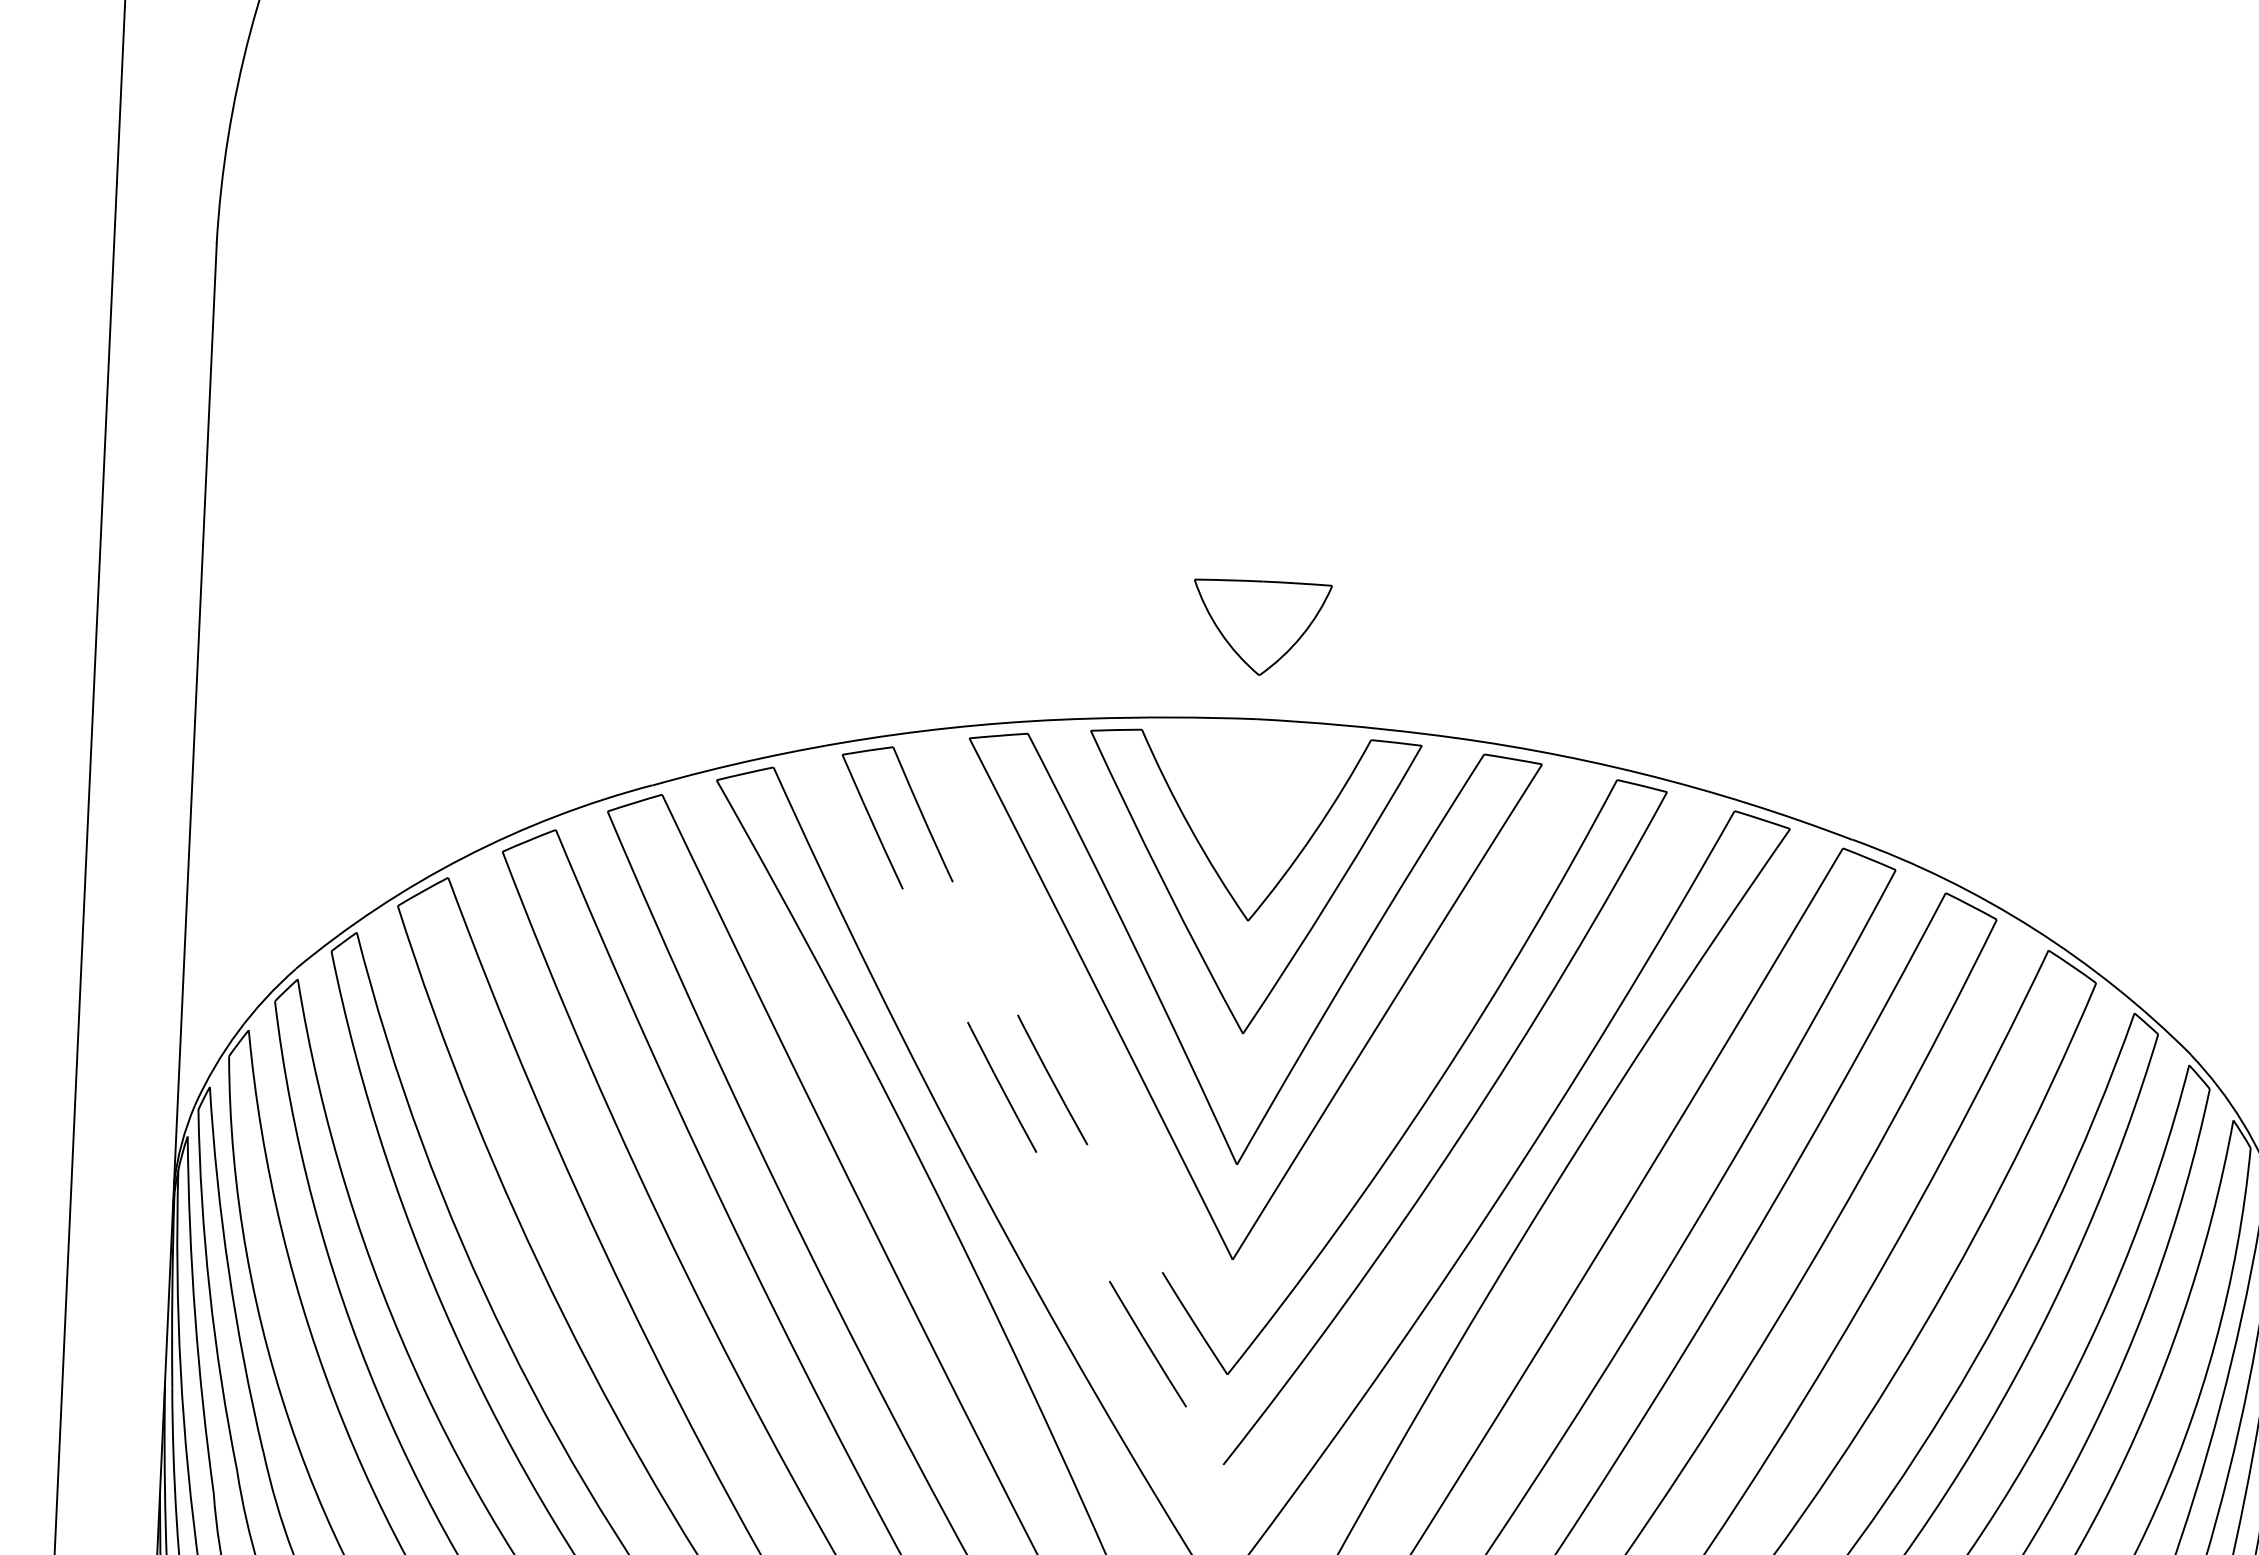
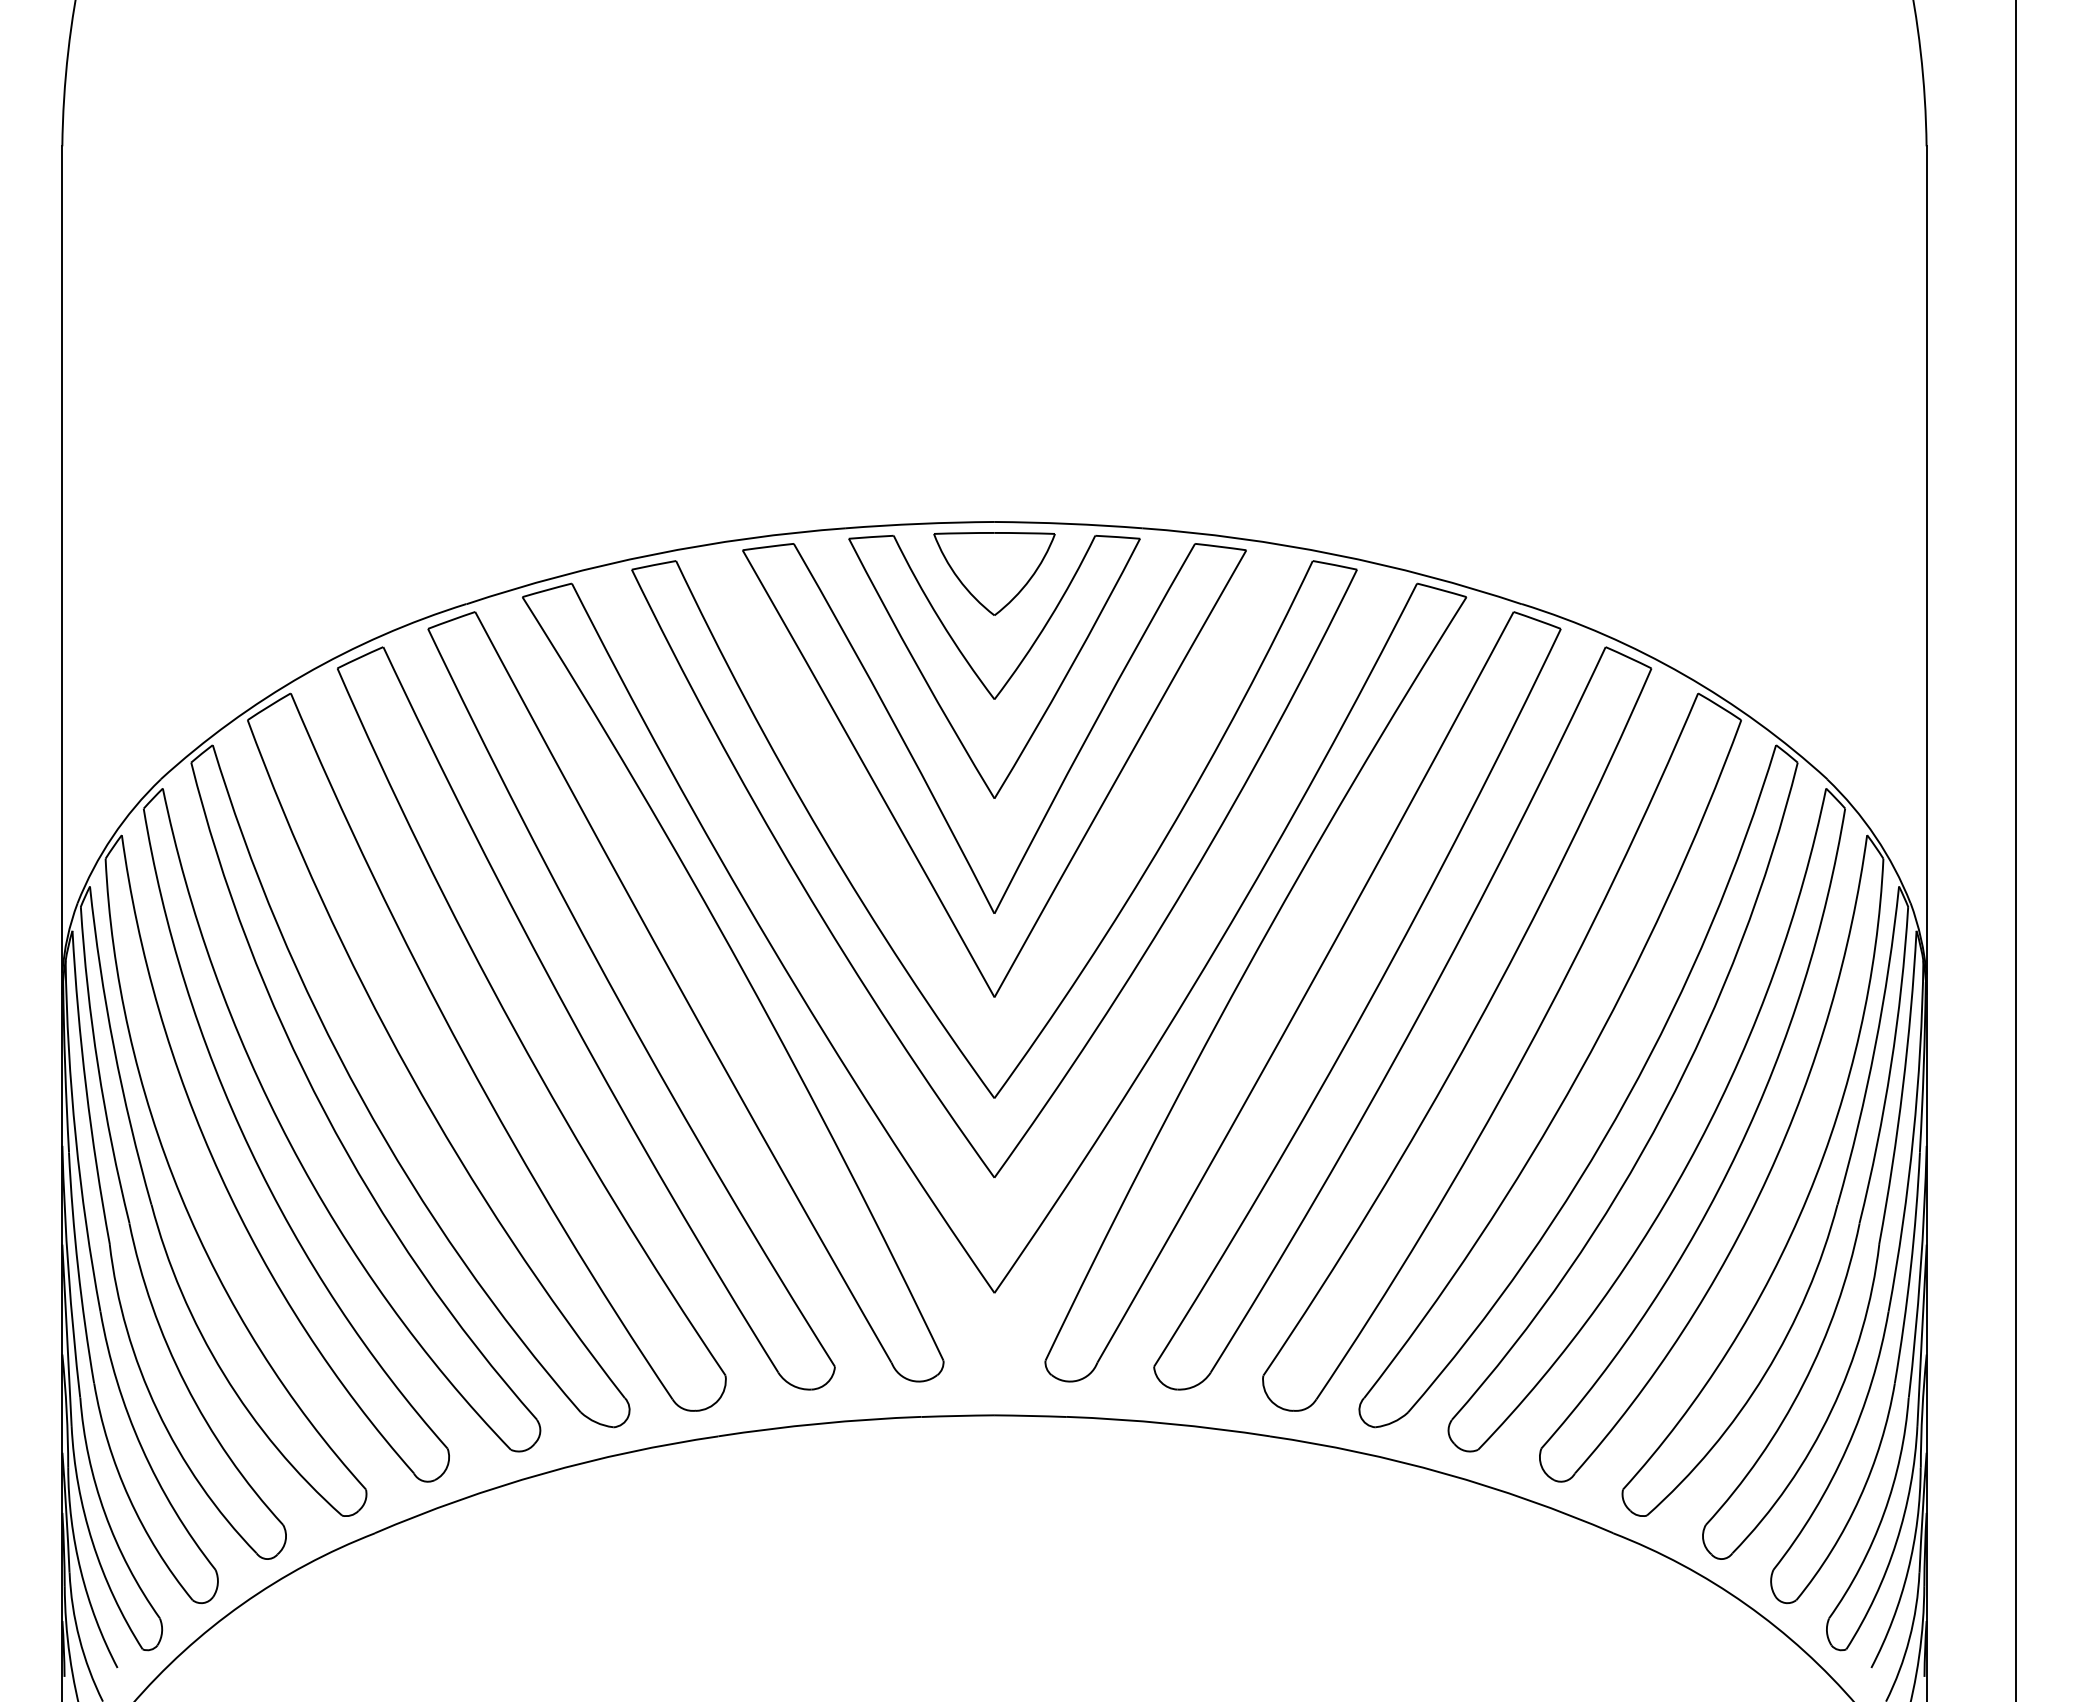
part: (1261, 627) -> (994, 573), moved
arc: (1045, 1069) -> (822, 837), dashed -> solid
arc: (1018, 1118) -> (800, 881), dashed -> solid

